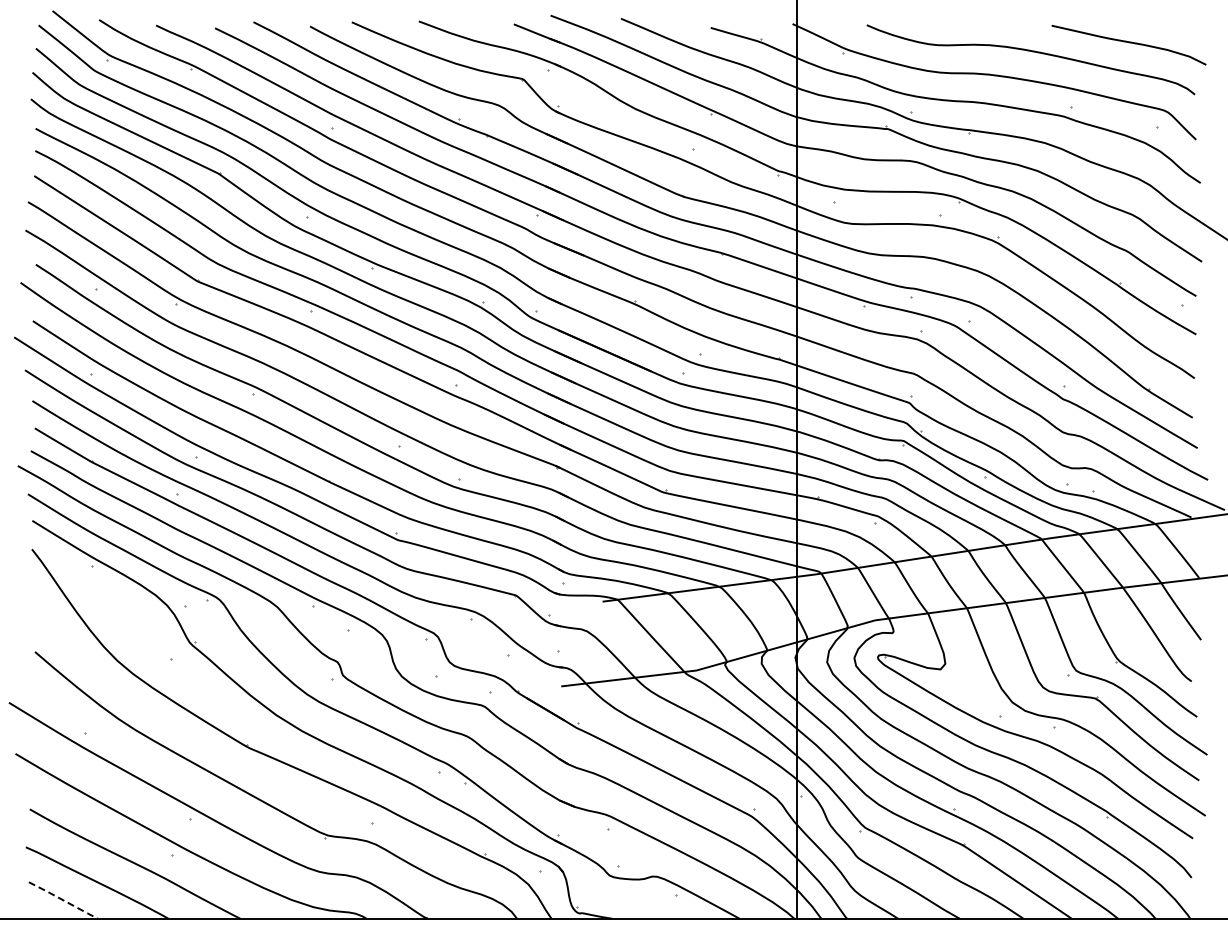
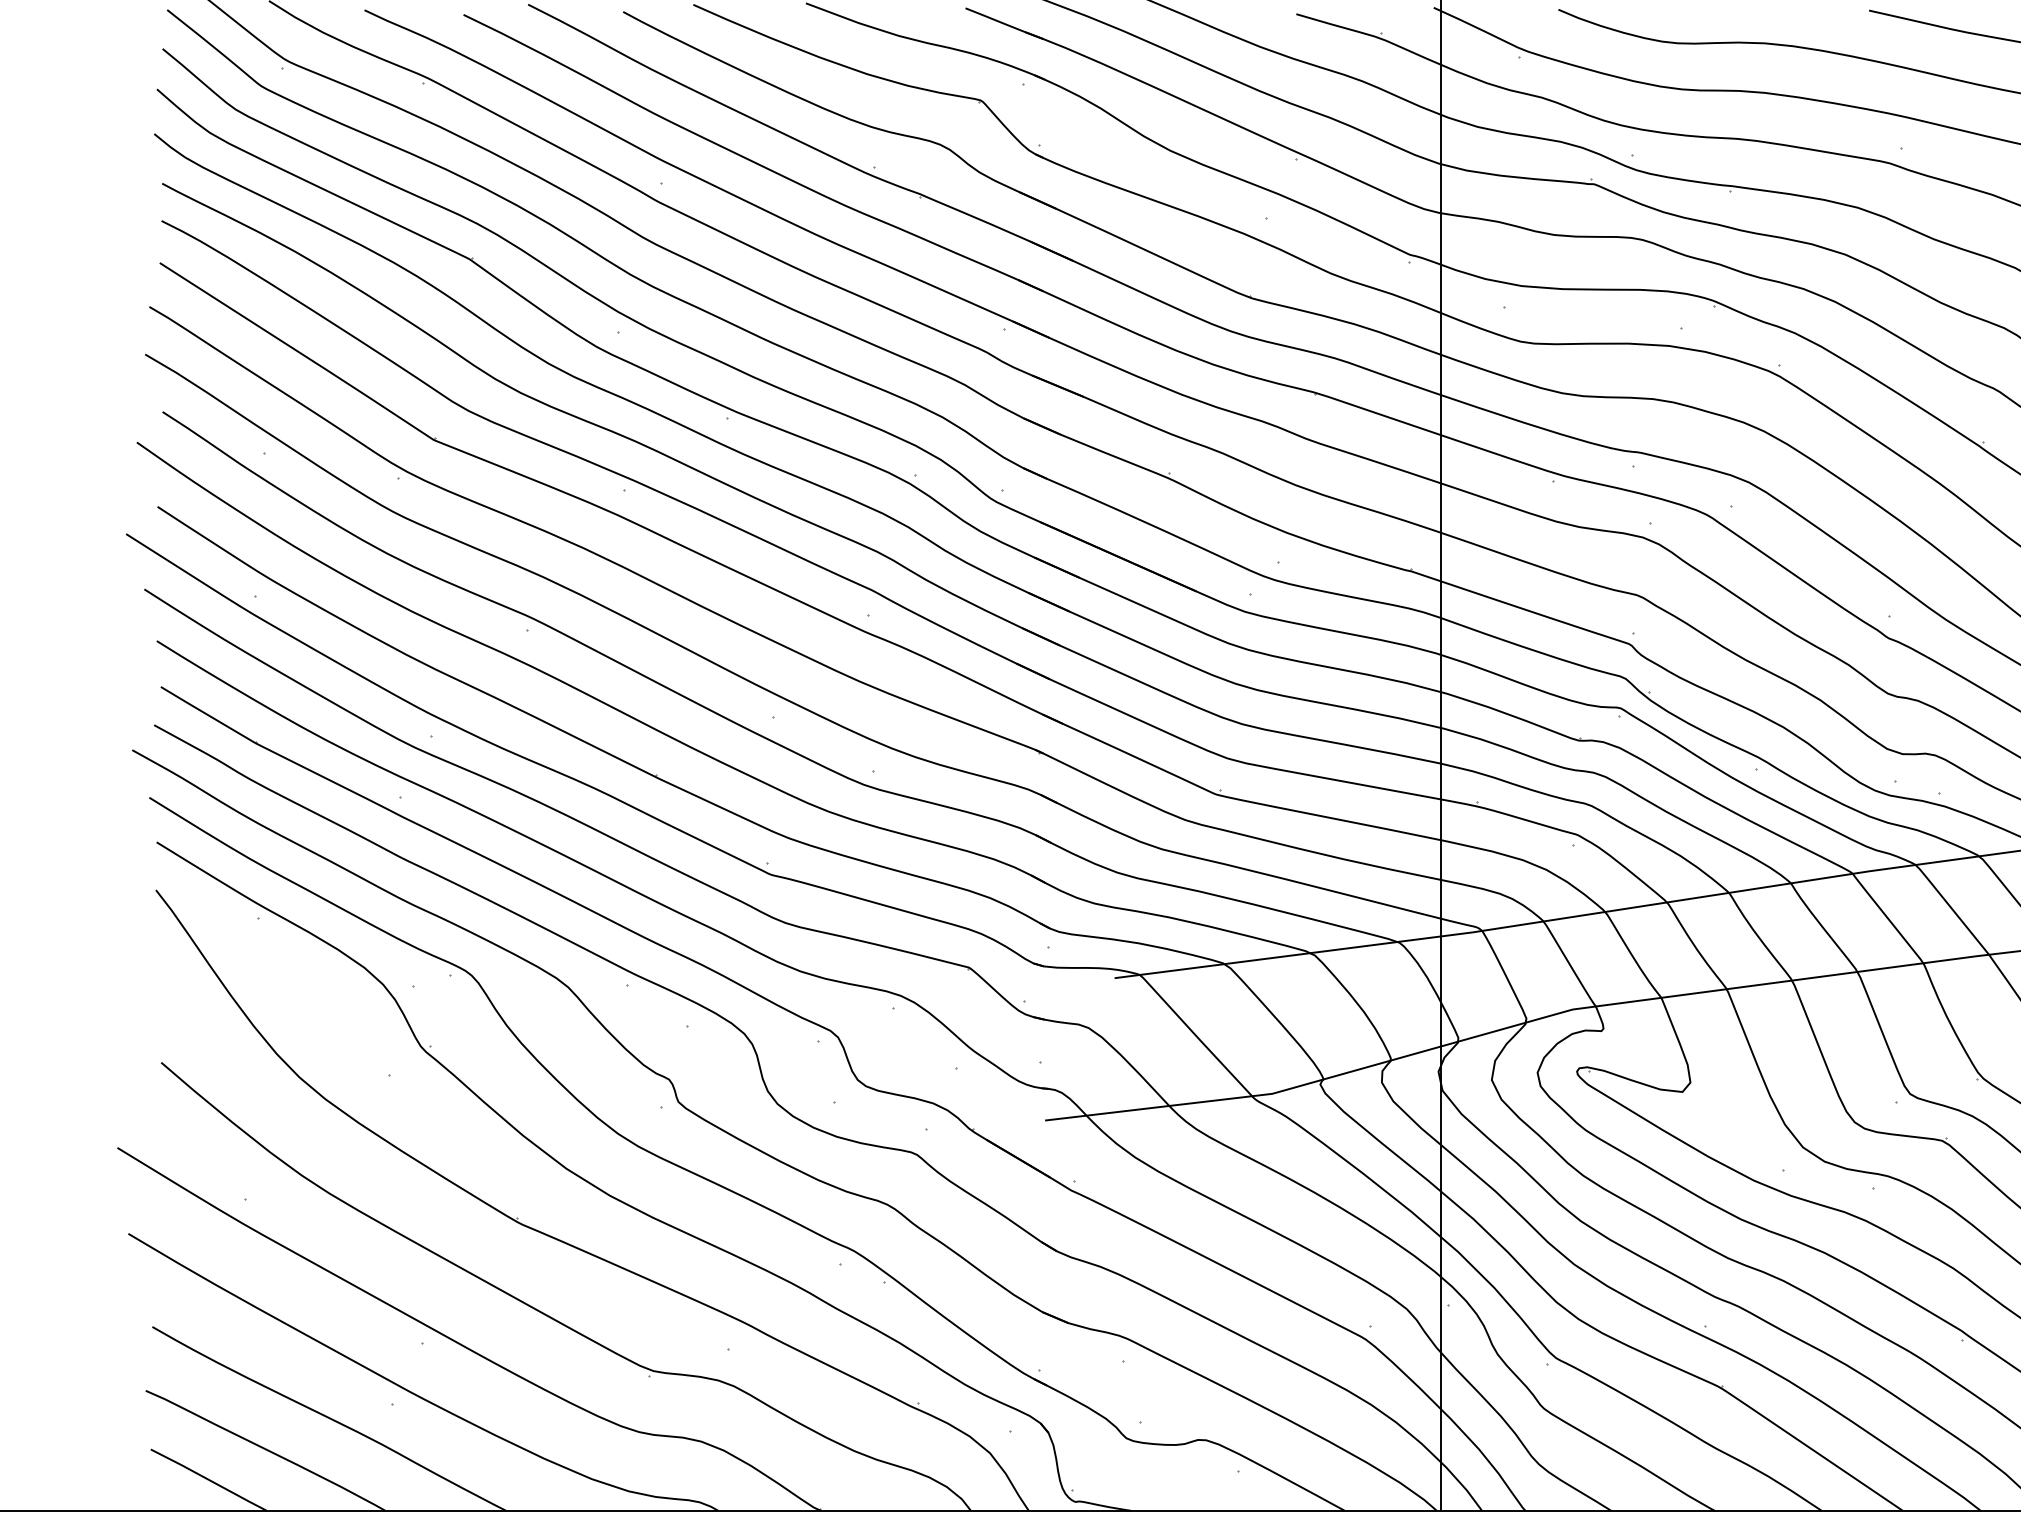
line: (63, 900) -> (209, 1480), dashed -> solid

